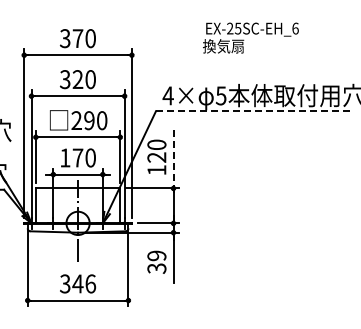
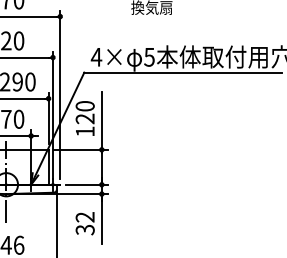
line: (254, 111) -> (182, 72), dashed -> solid
line: (173, 159) -> (101, 120), dashed -> solid
text: (156, 255) -> (84, 216), 39 -> 32

